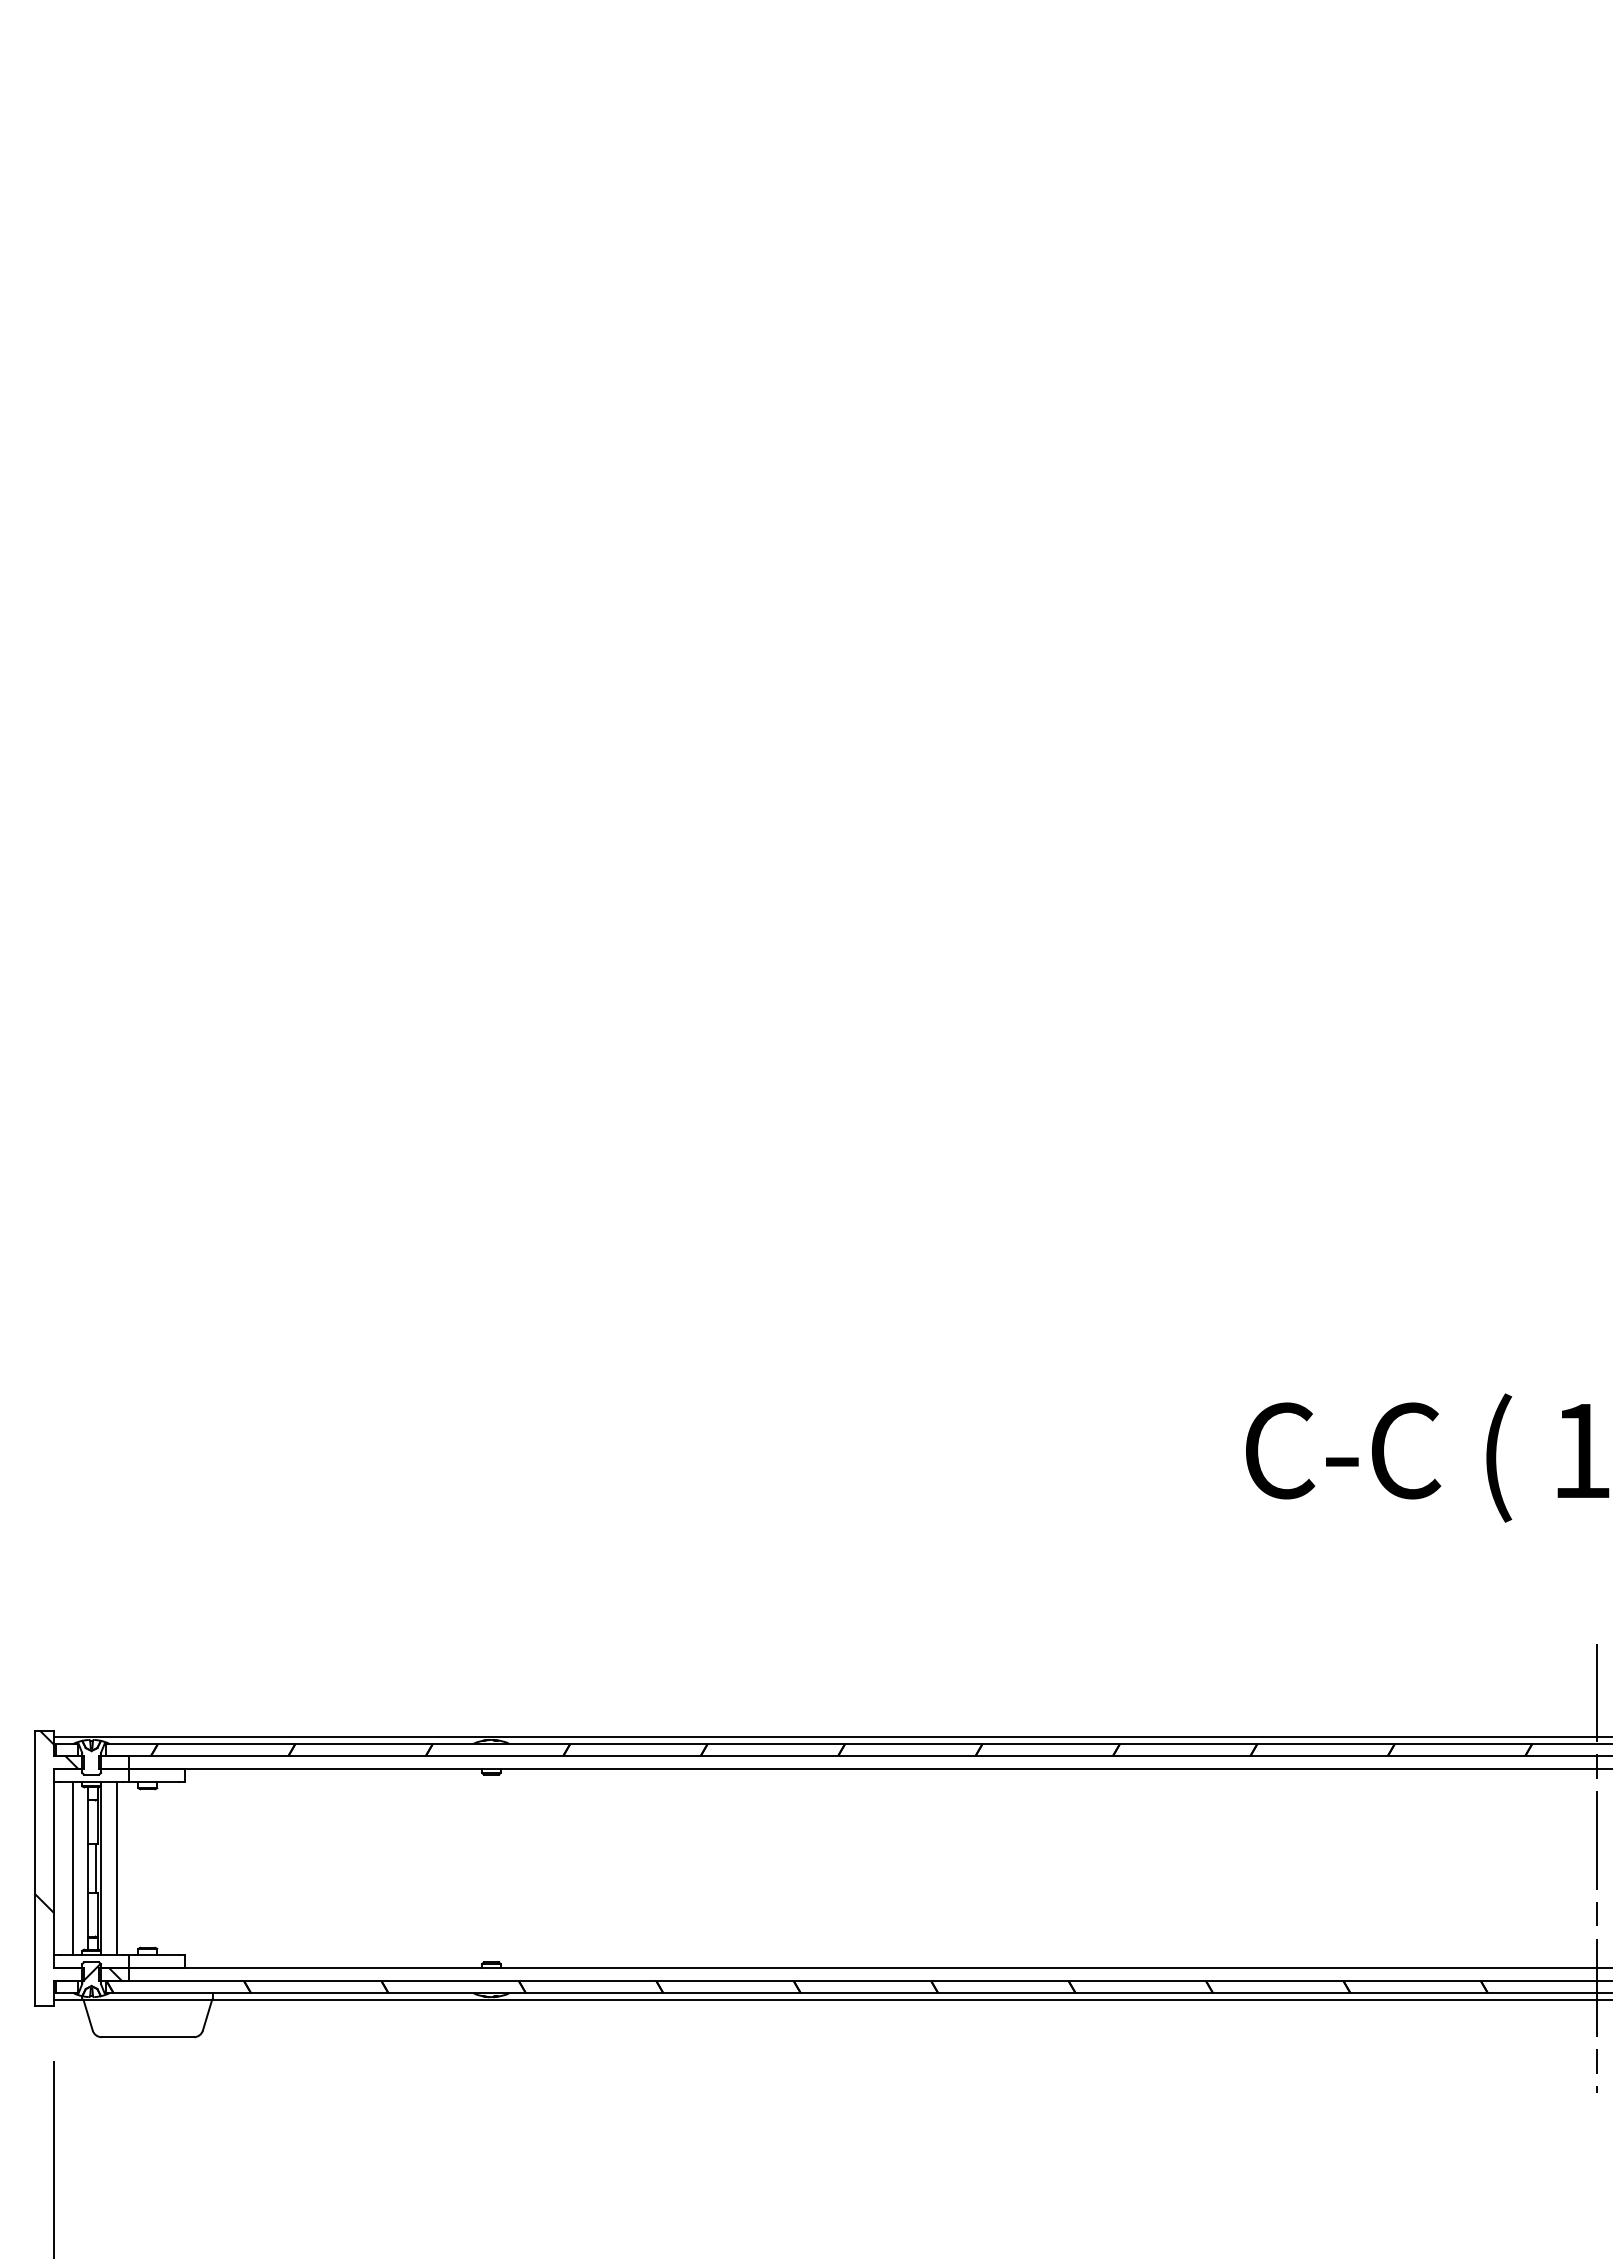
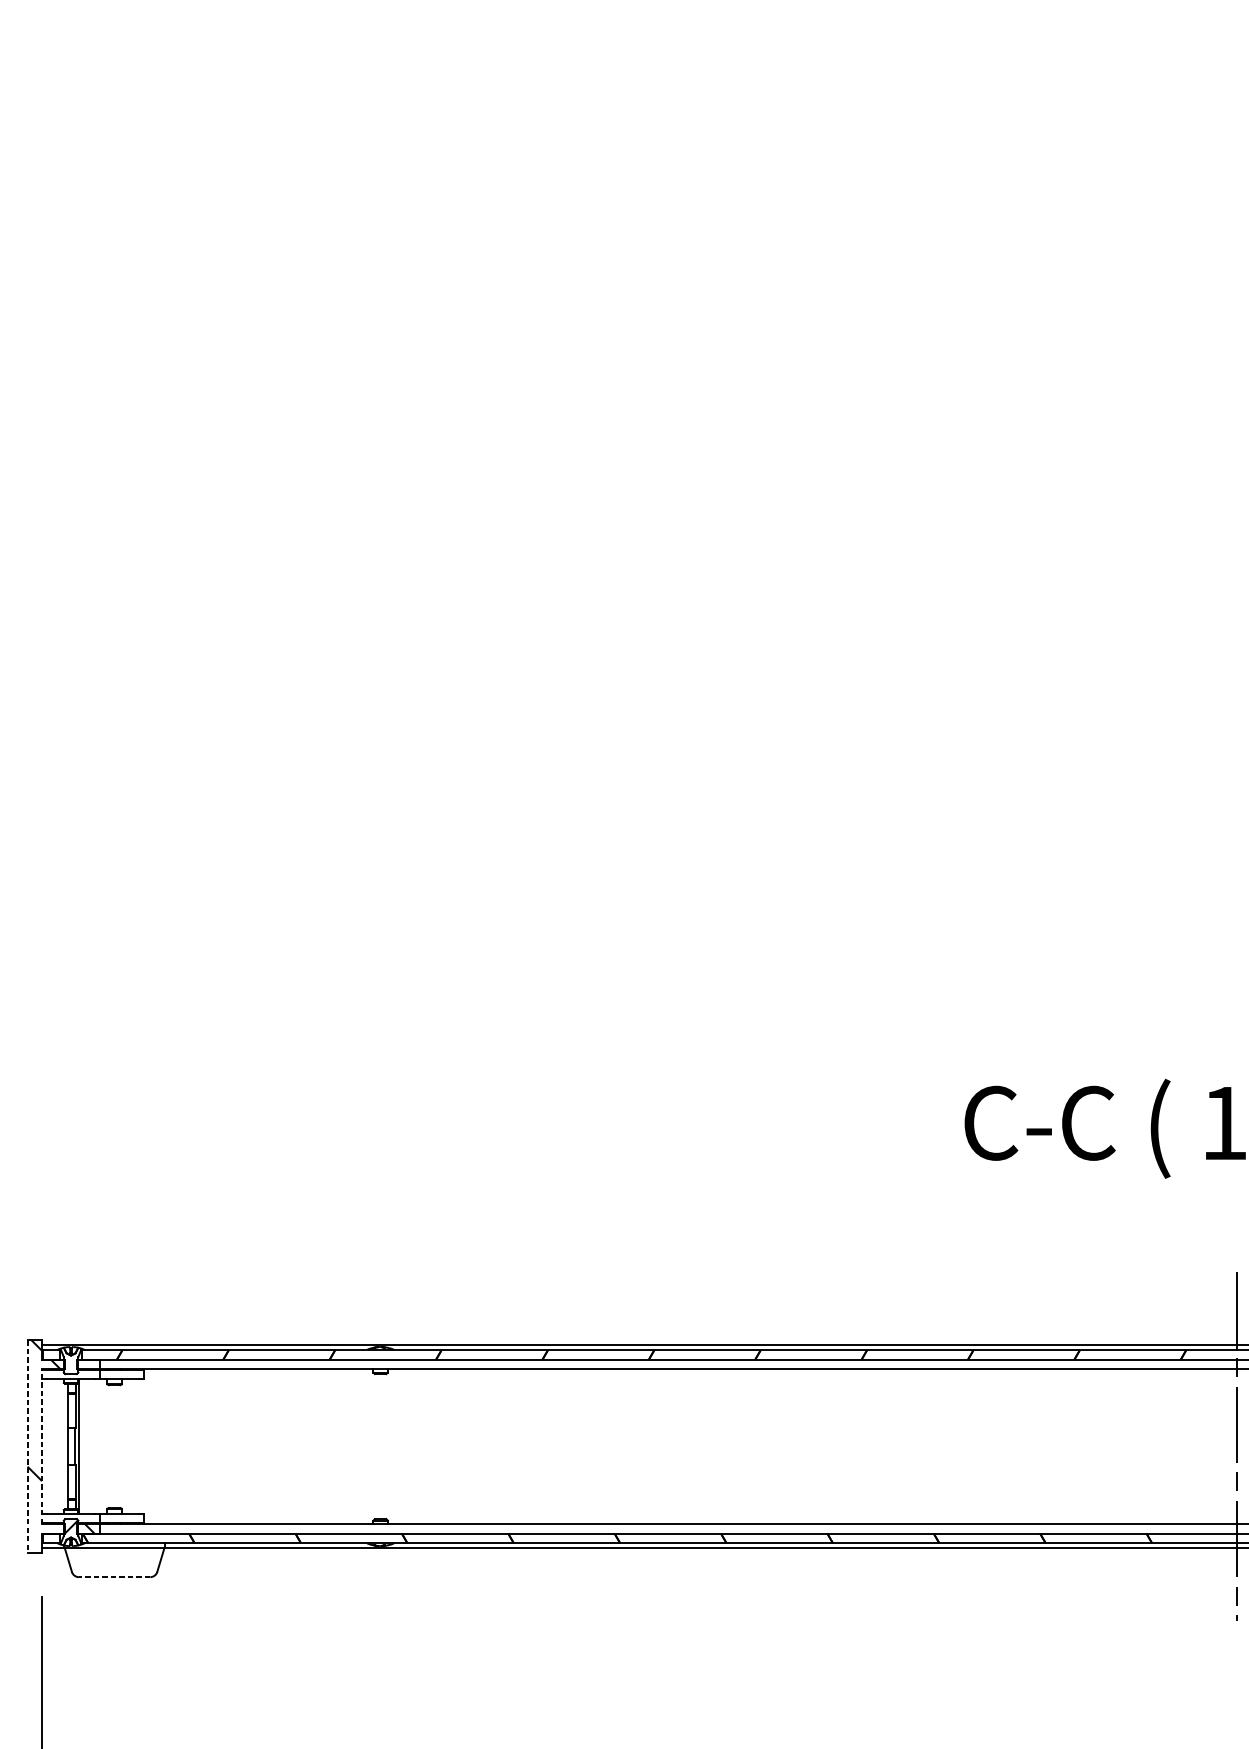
line: (54, 1868) -> (42, 1446), solid -> dashed
line: (72, 1868) -> (56, 1446), removed
line: (116, 1868) -> (90, 1446), removed
line: (35, 1869) -> (27, 1447), solid -> dashed
line: (147, 2037) -> (114, 1577), solid -> dashed

